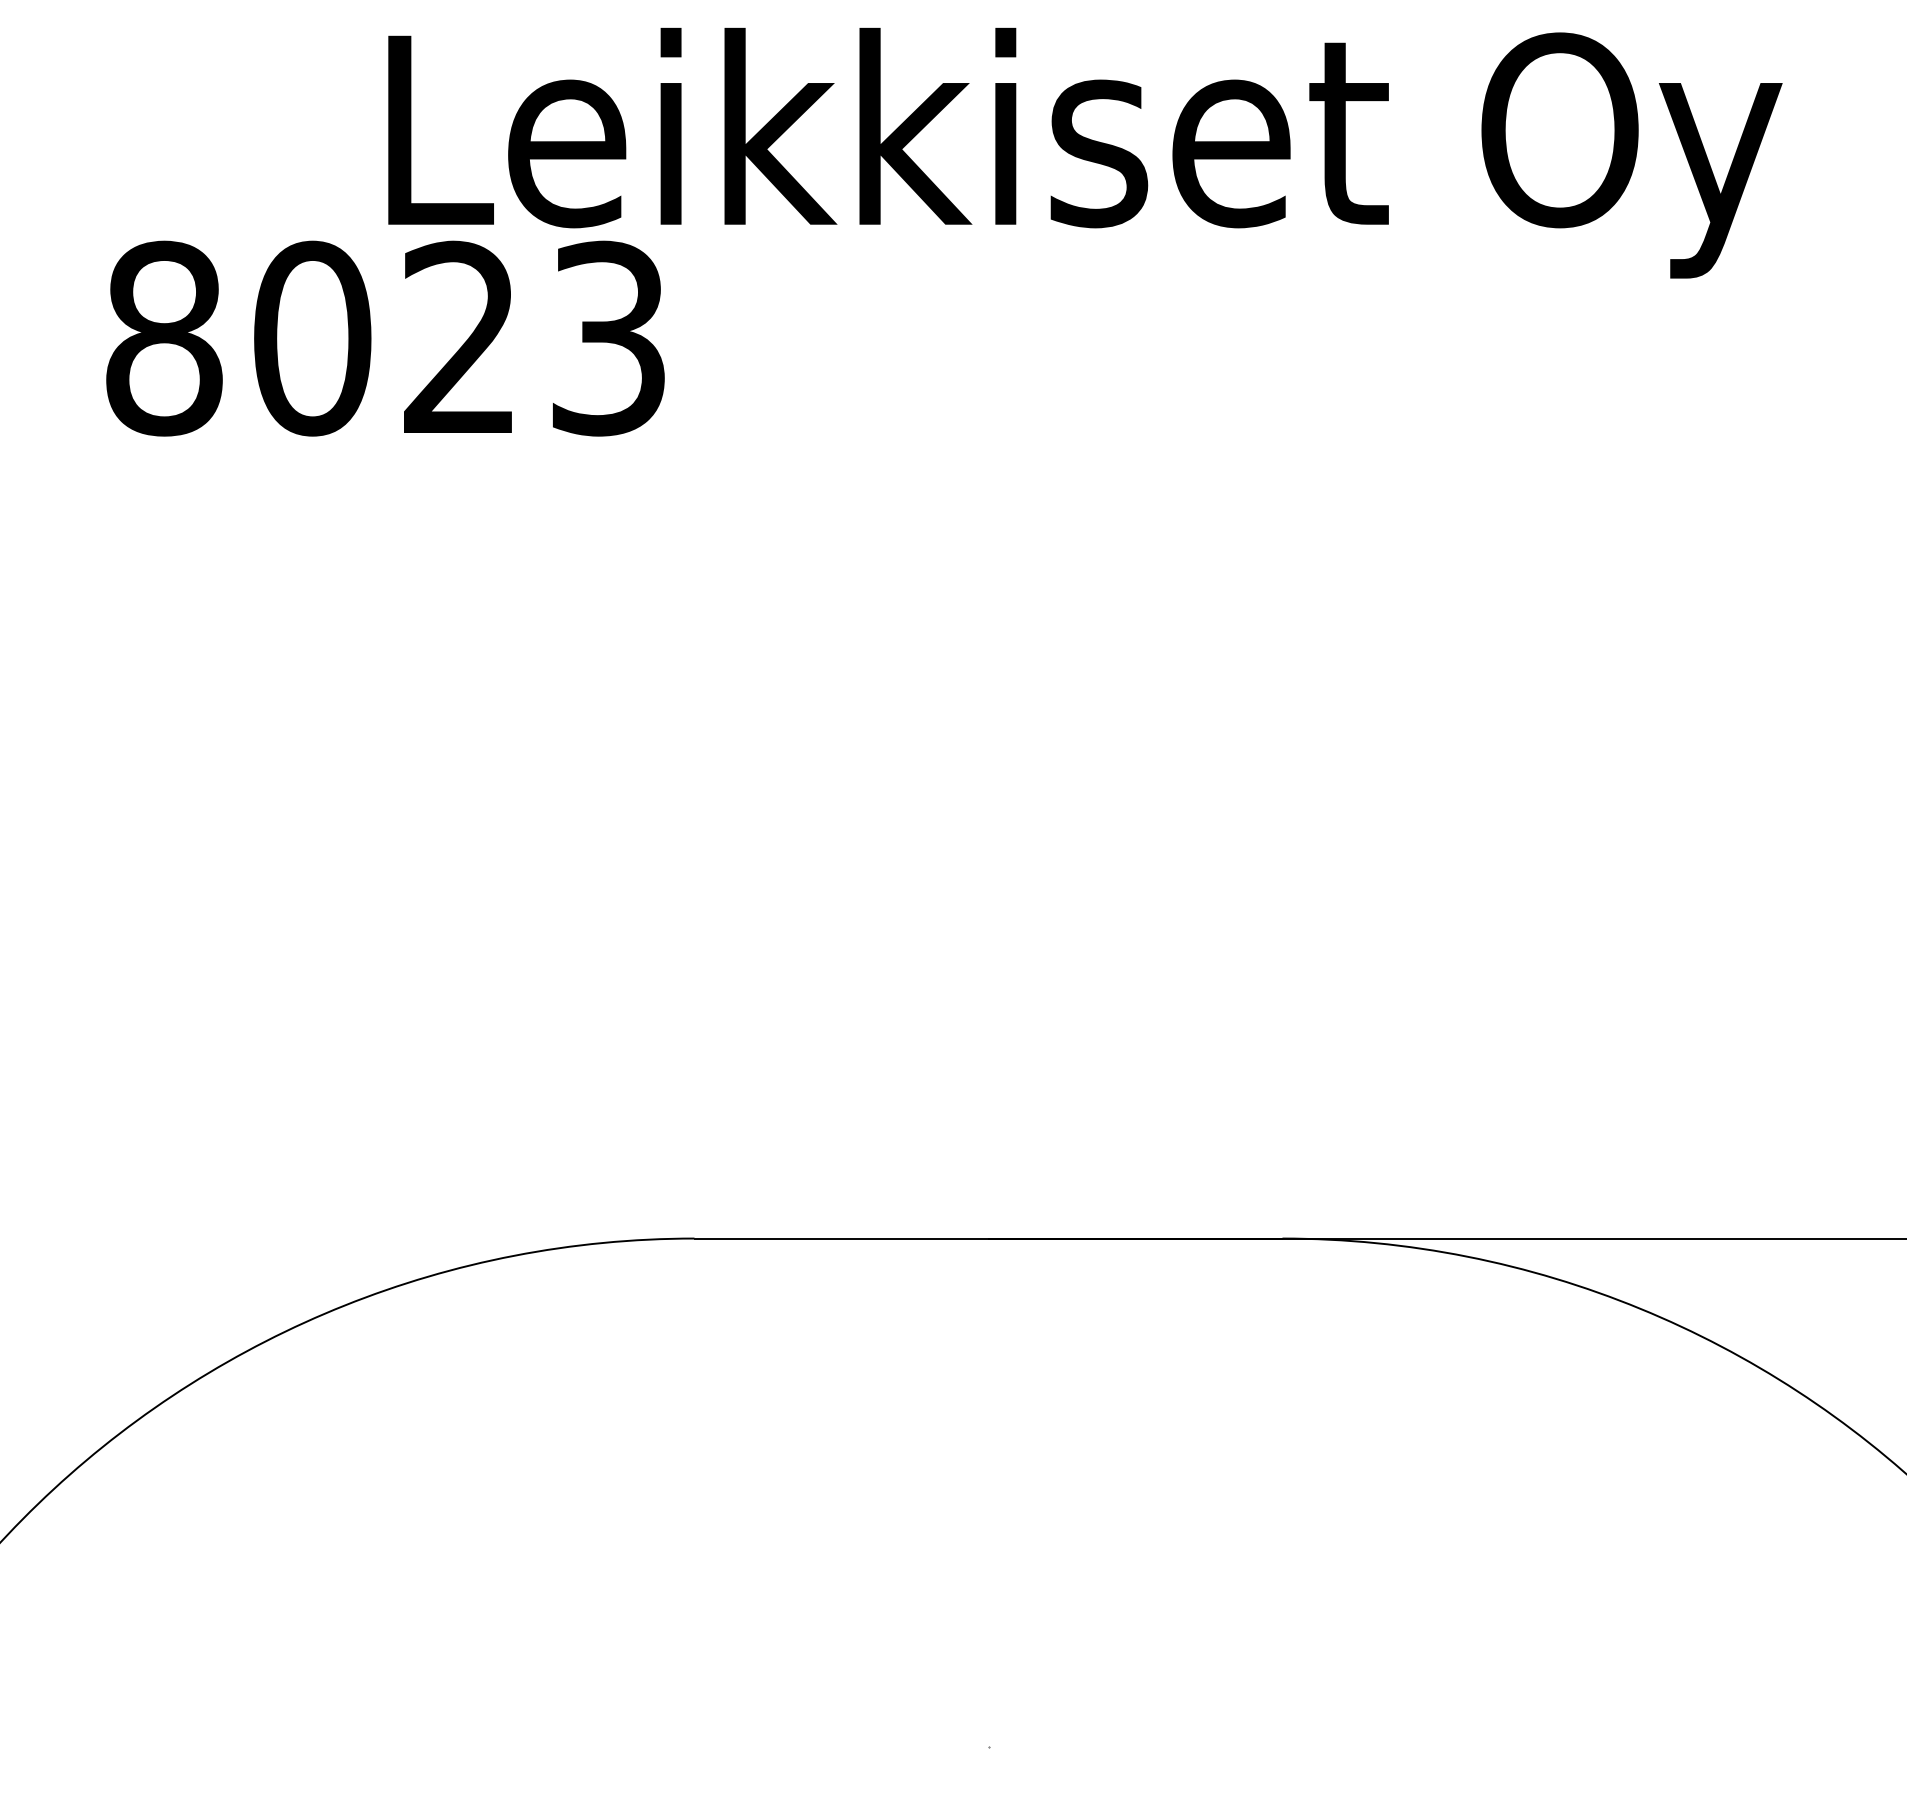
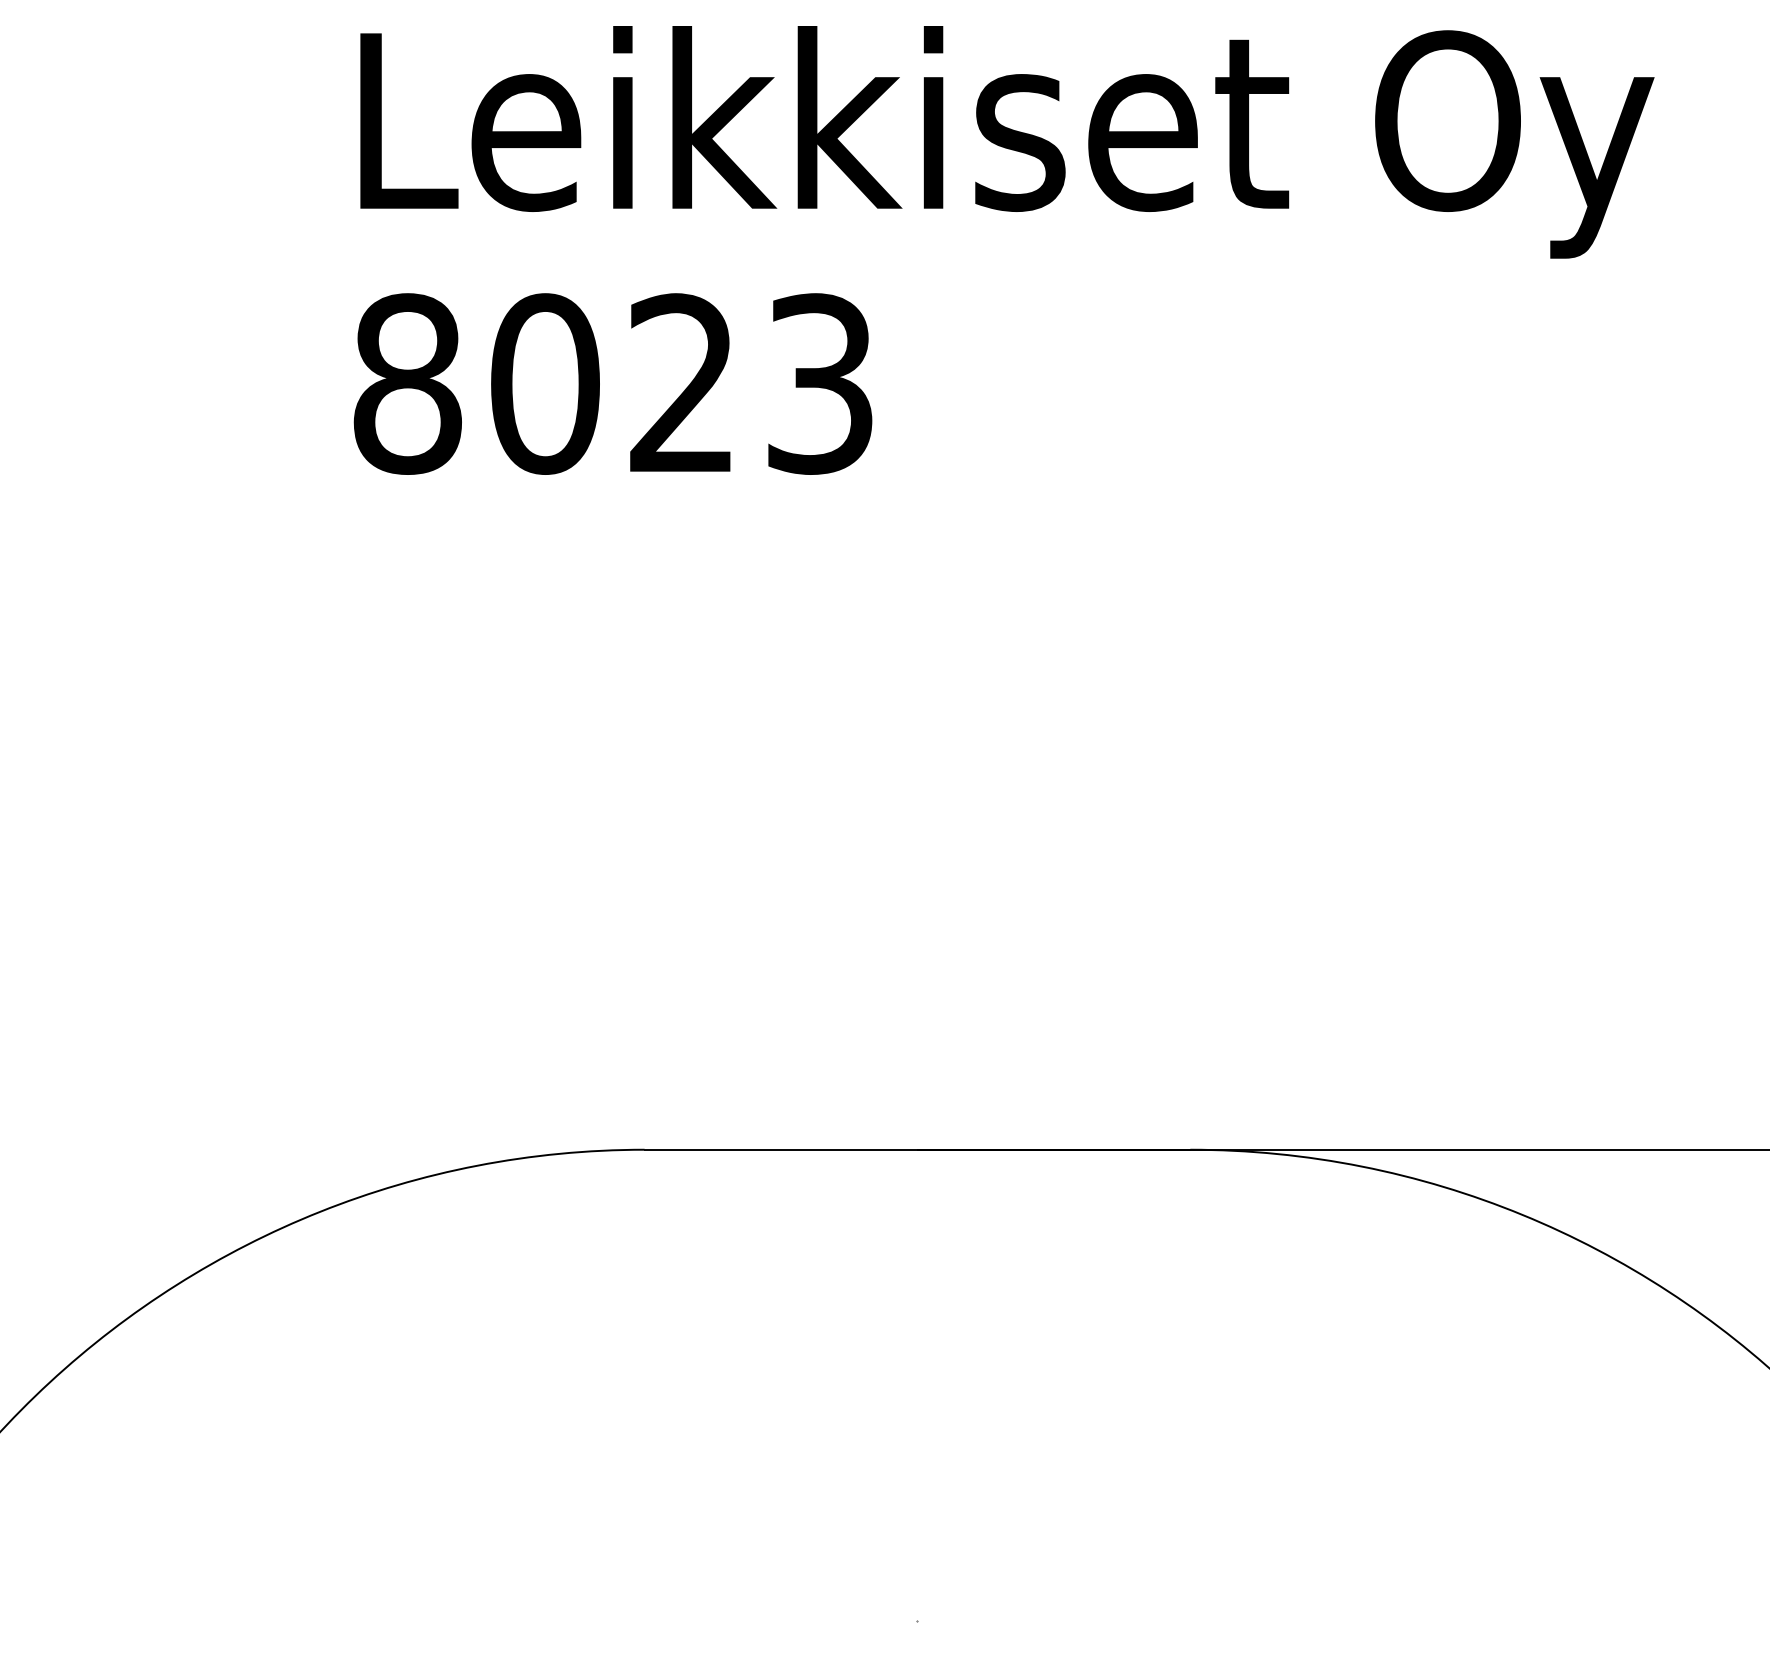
text: (385, 338) -> (613, 383), moved

